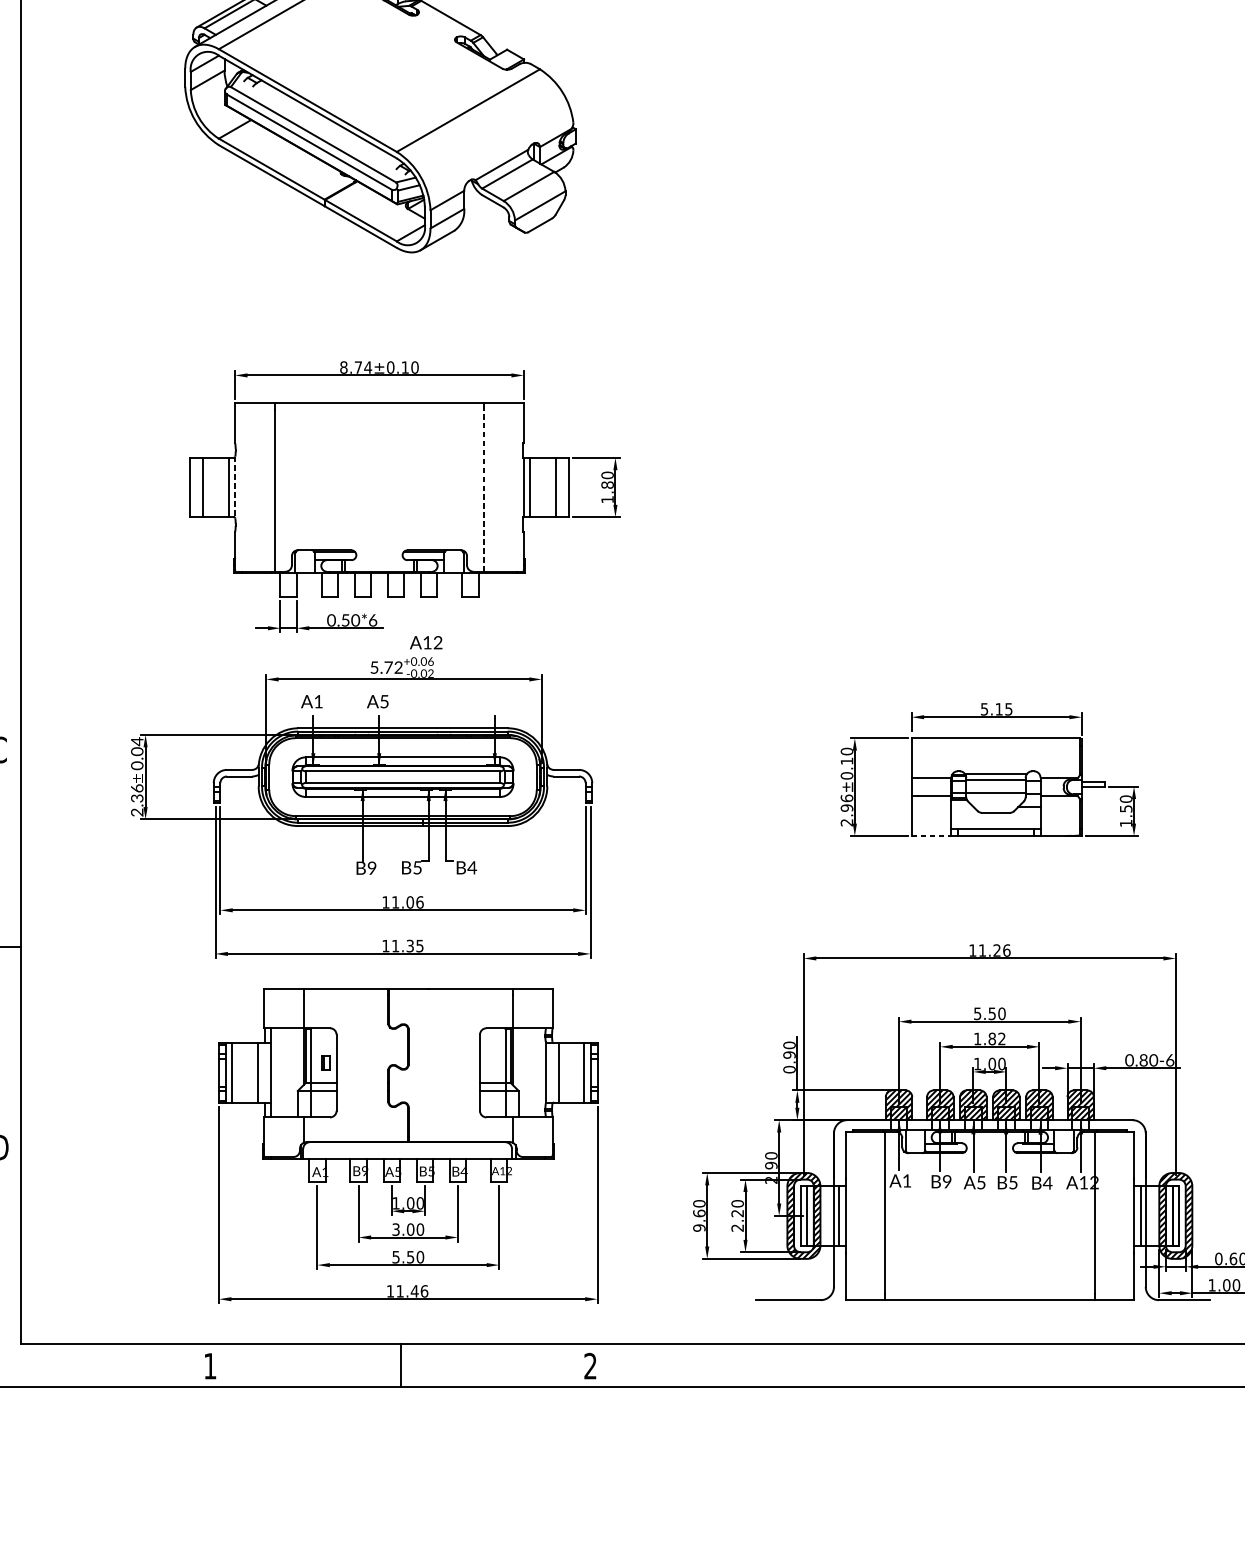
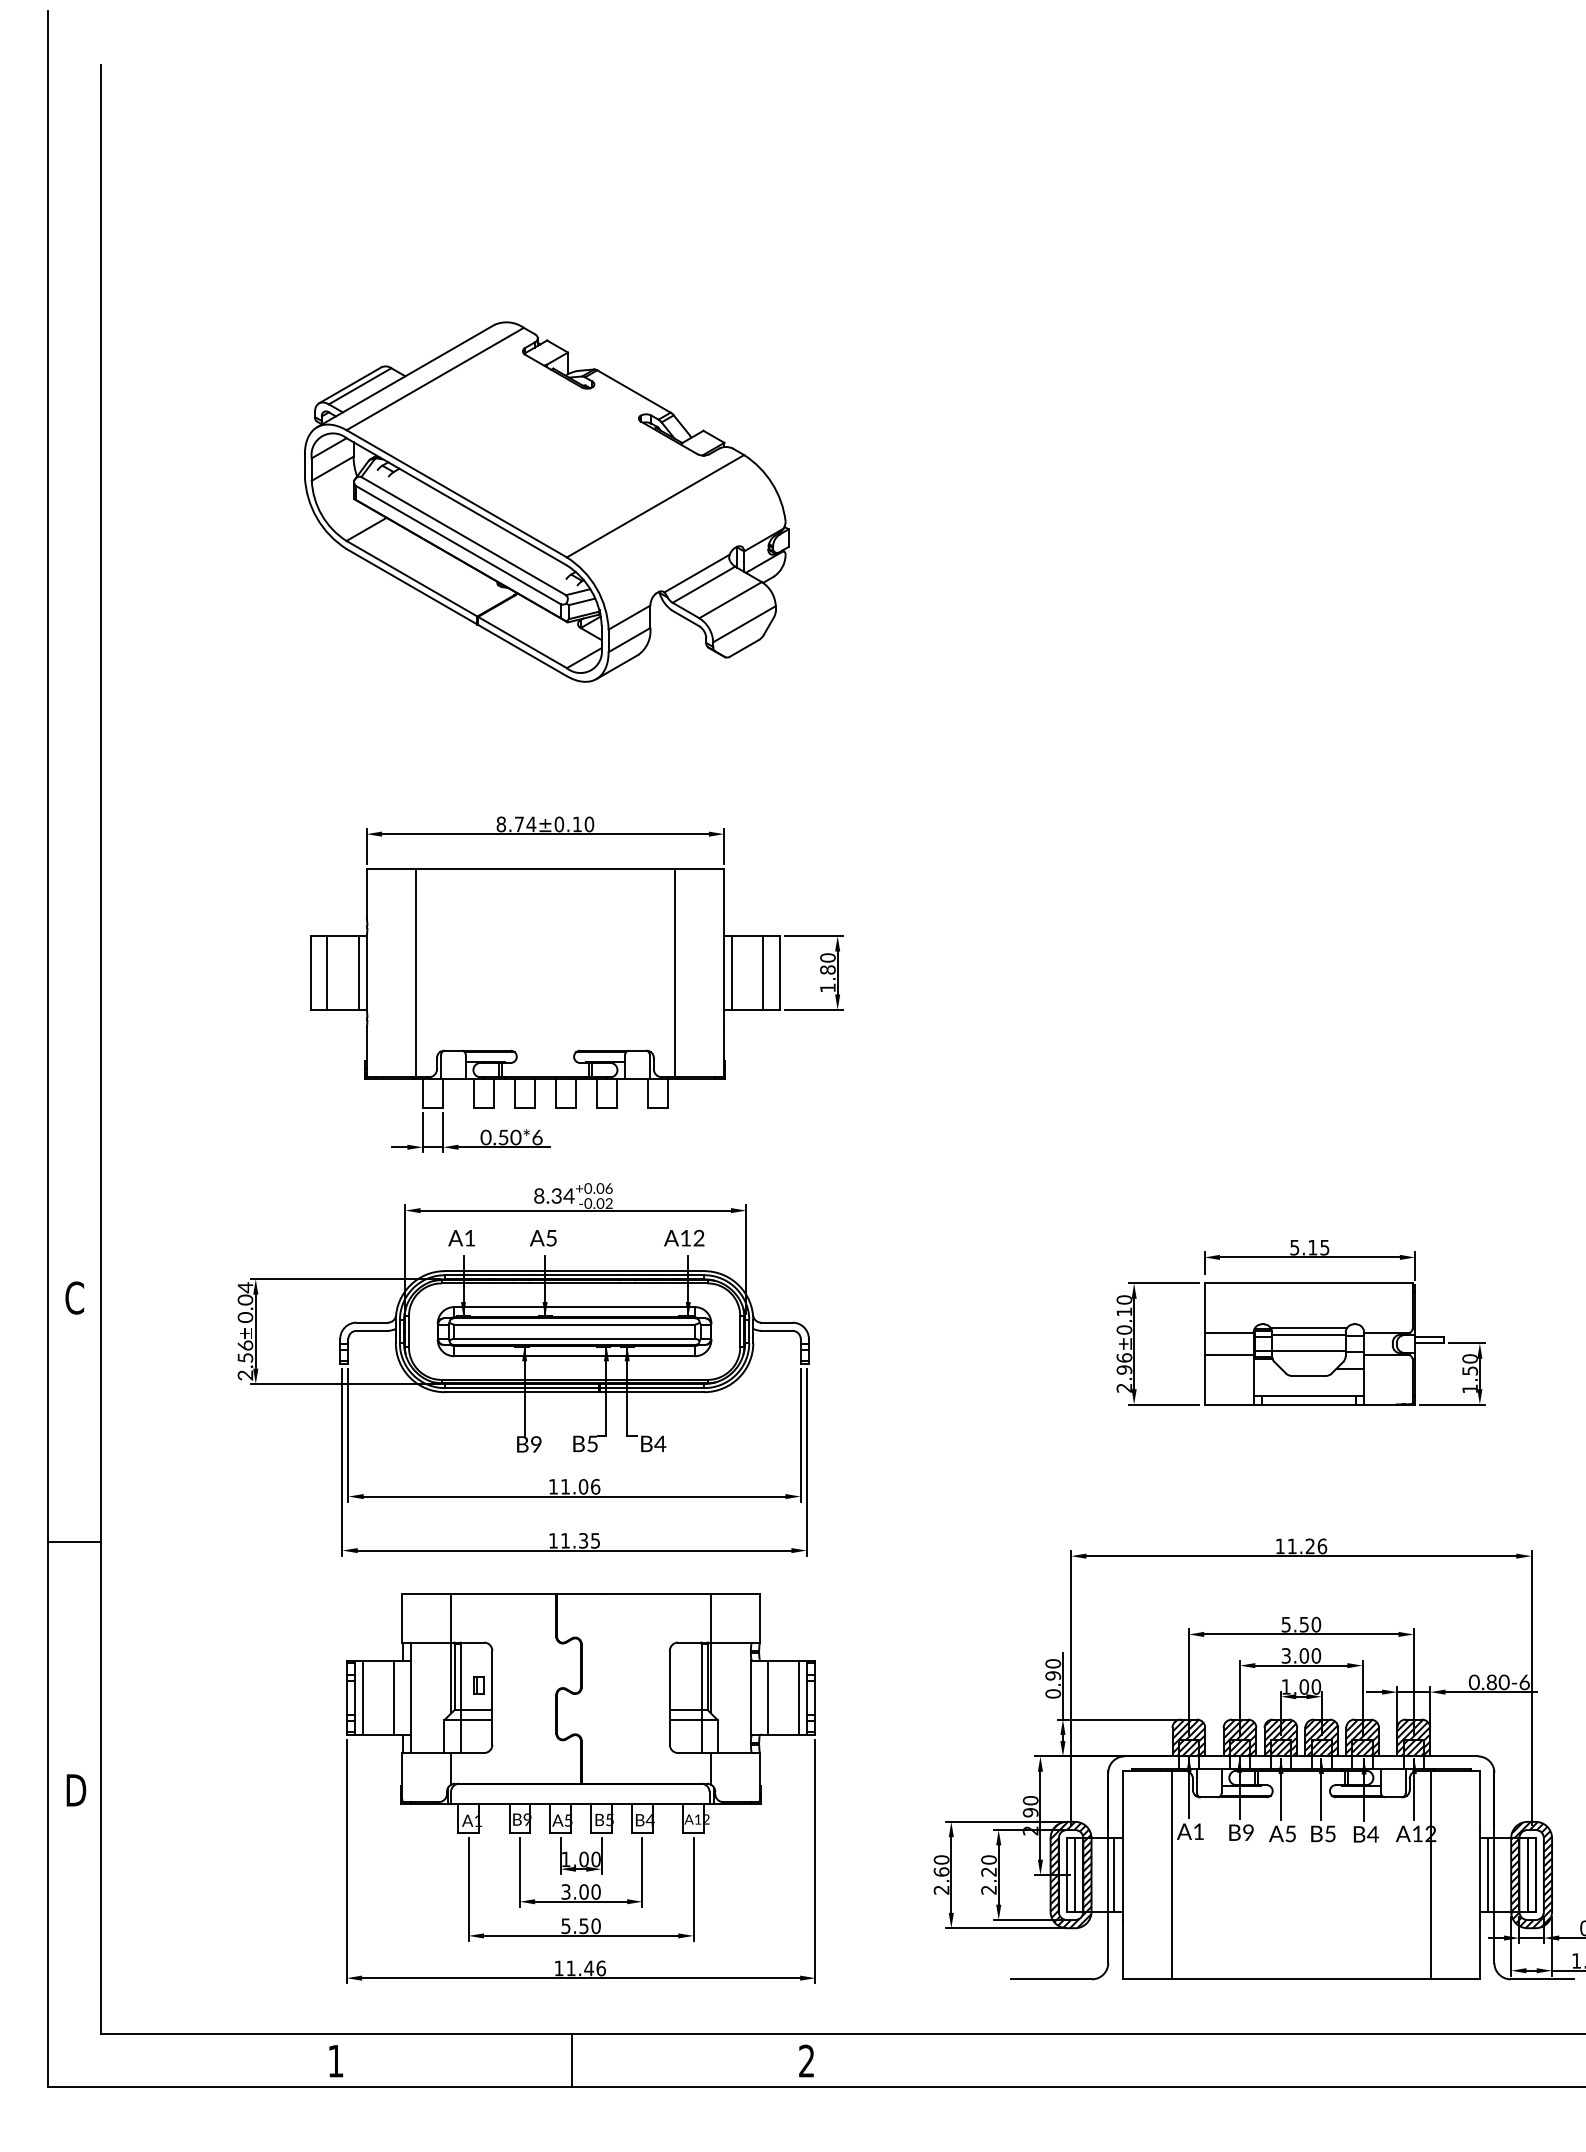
line: (234, 487) -> (366, 973), dashed -> solid
line: (484, 490) -> (675, 976), dashed -> solid
text: (426, 642) -> (684, 1237), moved
text: (386, 667) -> (554, 1195), 5.72 -> 8.34
text: (136, 798) -> (244, 1358), 2.36 -> 2.56
line: (931, 835) -> (1229, 1404), dashed -> solid
text: (990, 1038) -> (1301, 1655), 1.82 -> 3.00
text: (699, 1227) -> (941, 1889), 9.60 -> 2.60

